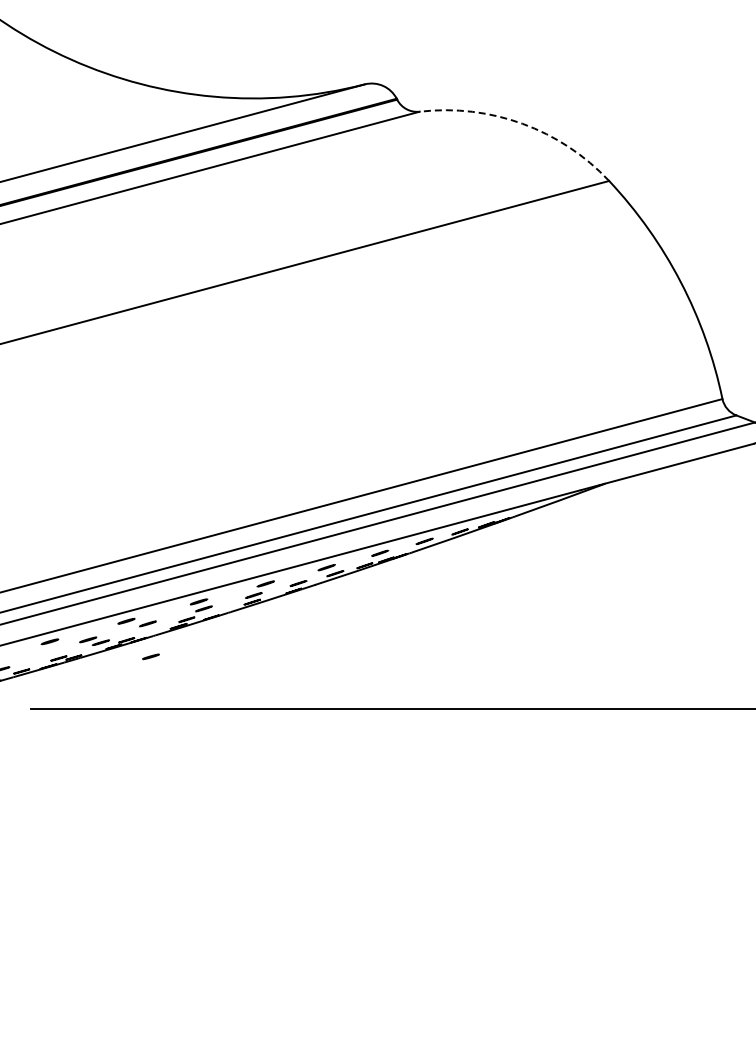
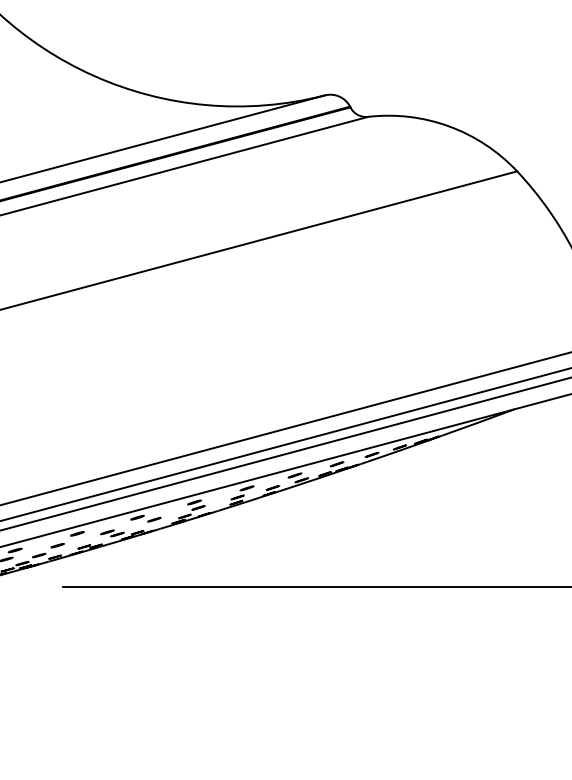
arc: (522, 123) -> (449, 126), dashed -> solid
line: (150, 656) -> (57, 545), moved

